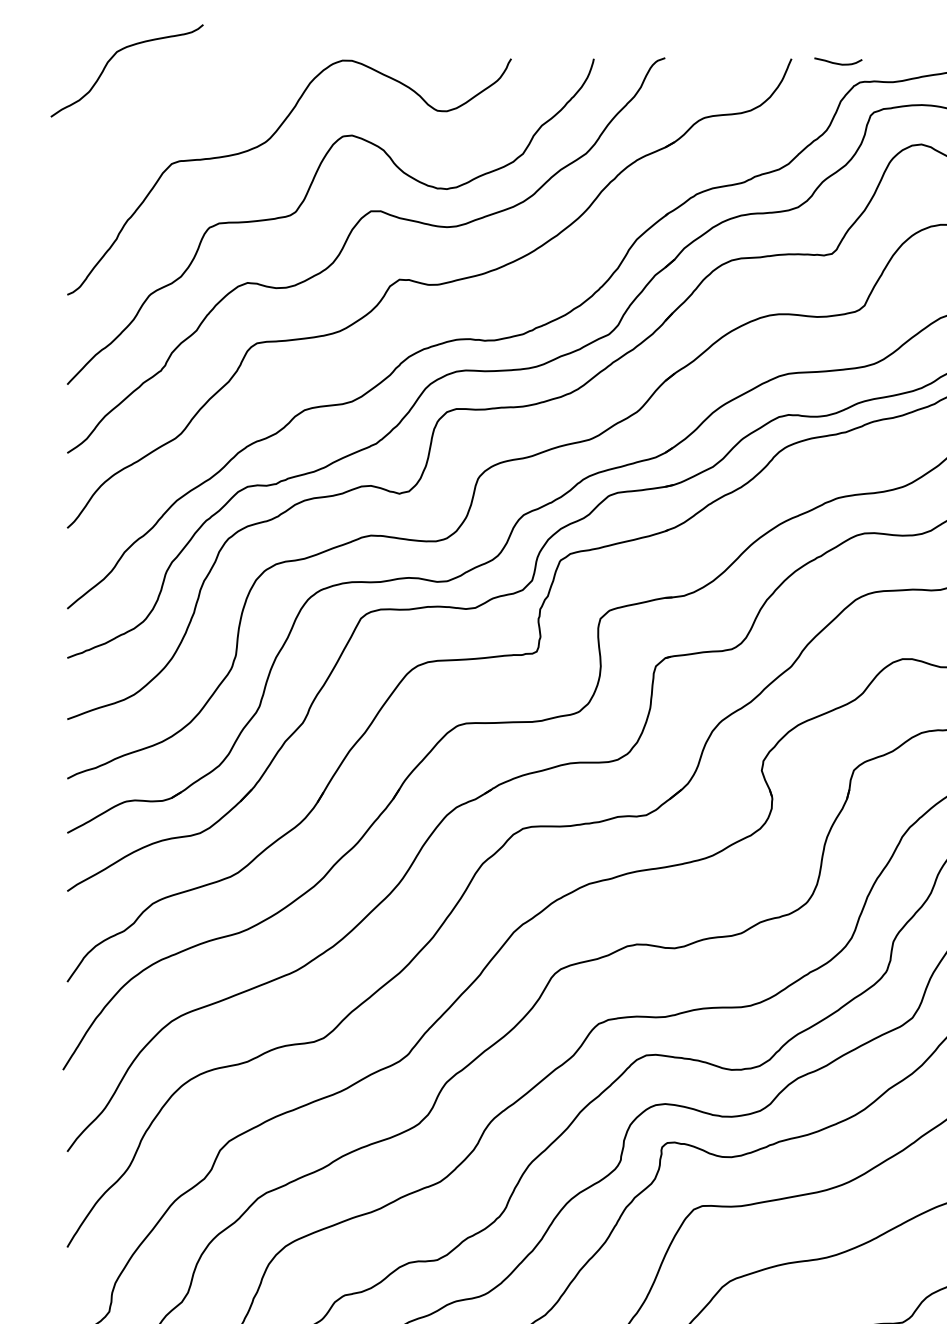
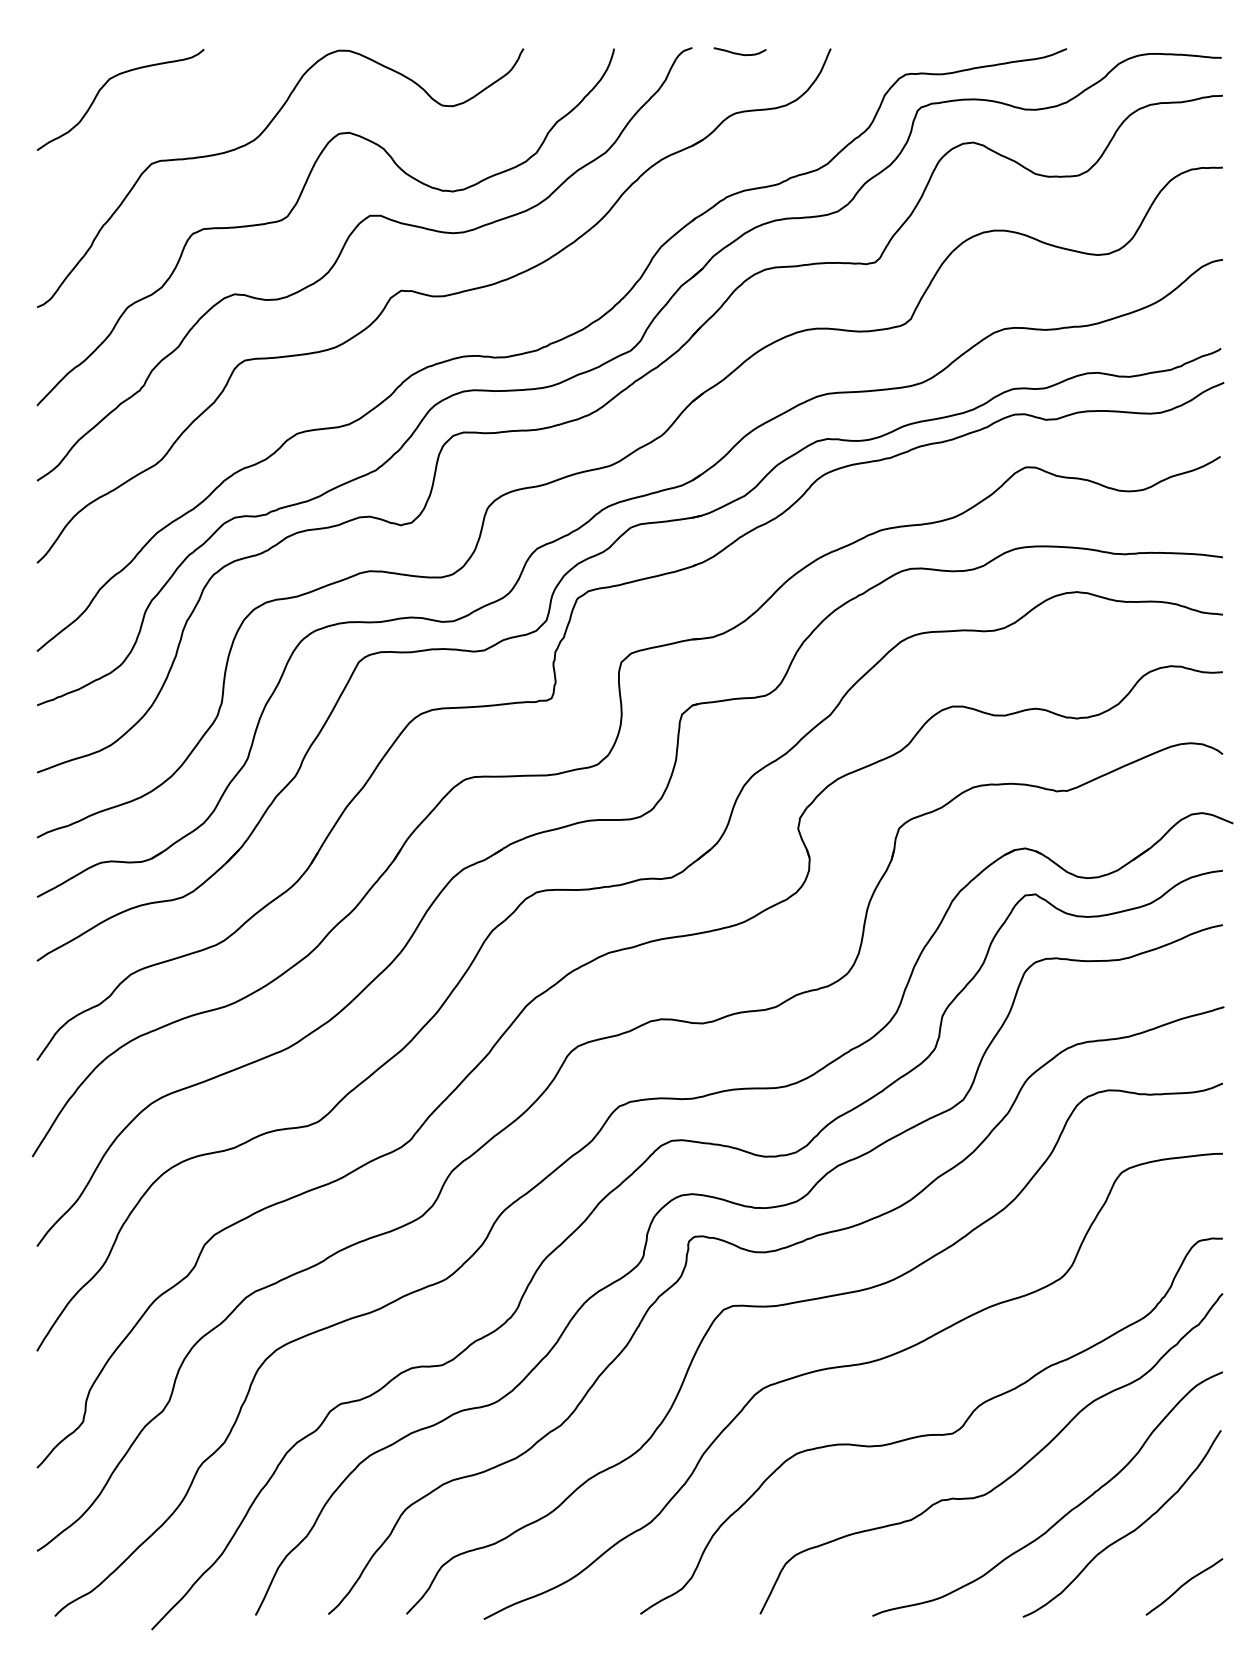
curve: (114, 56) -> (106, 84), moved
curve: (837, 63) -> (739, 53), moved

